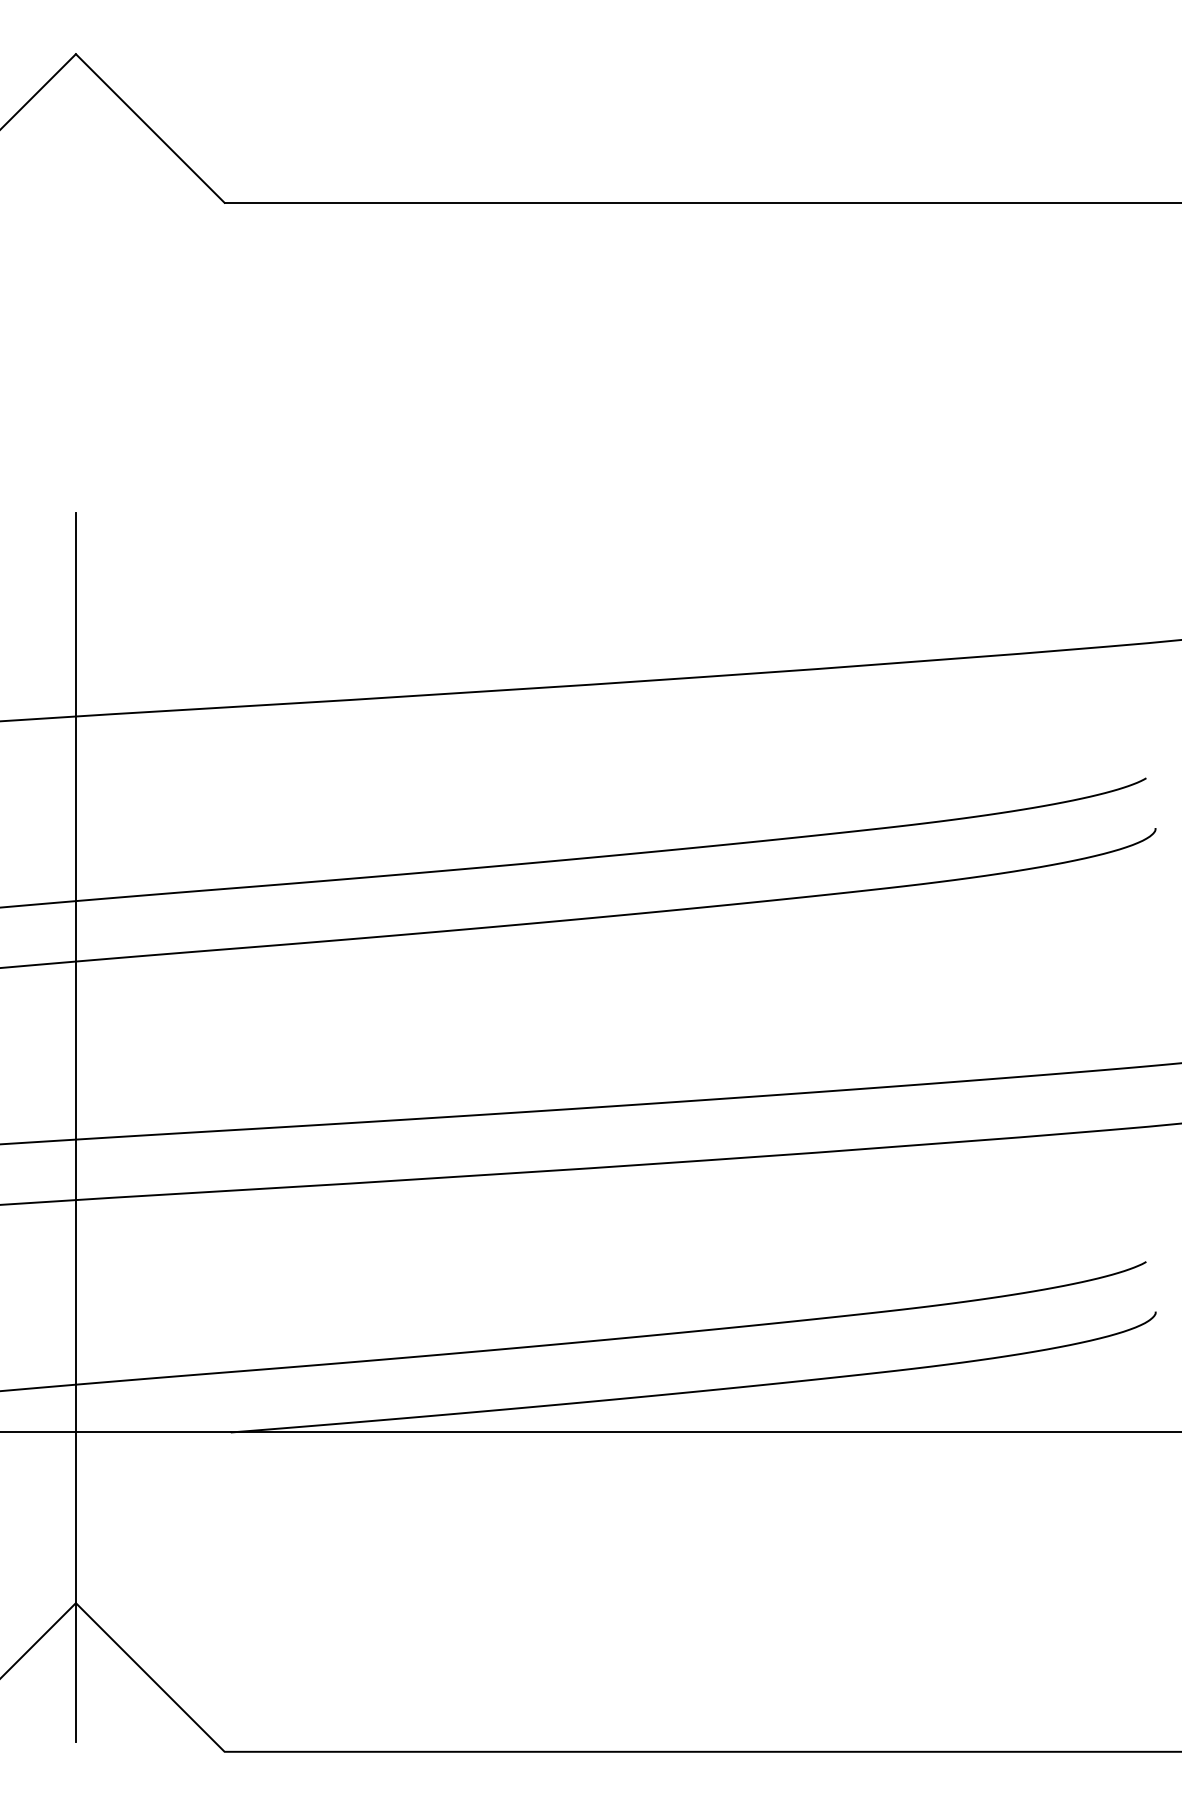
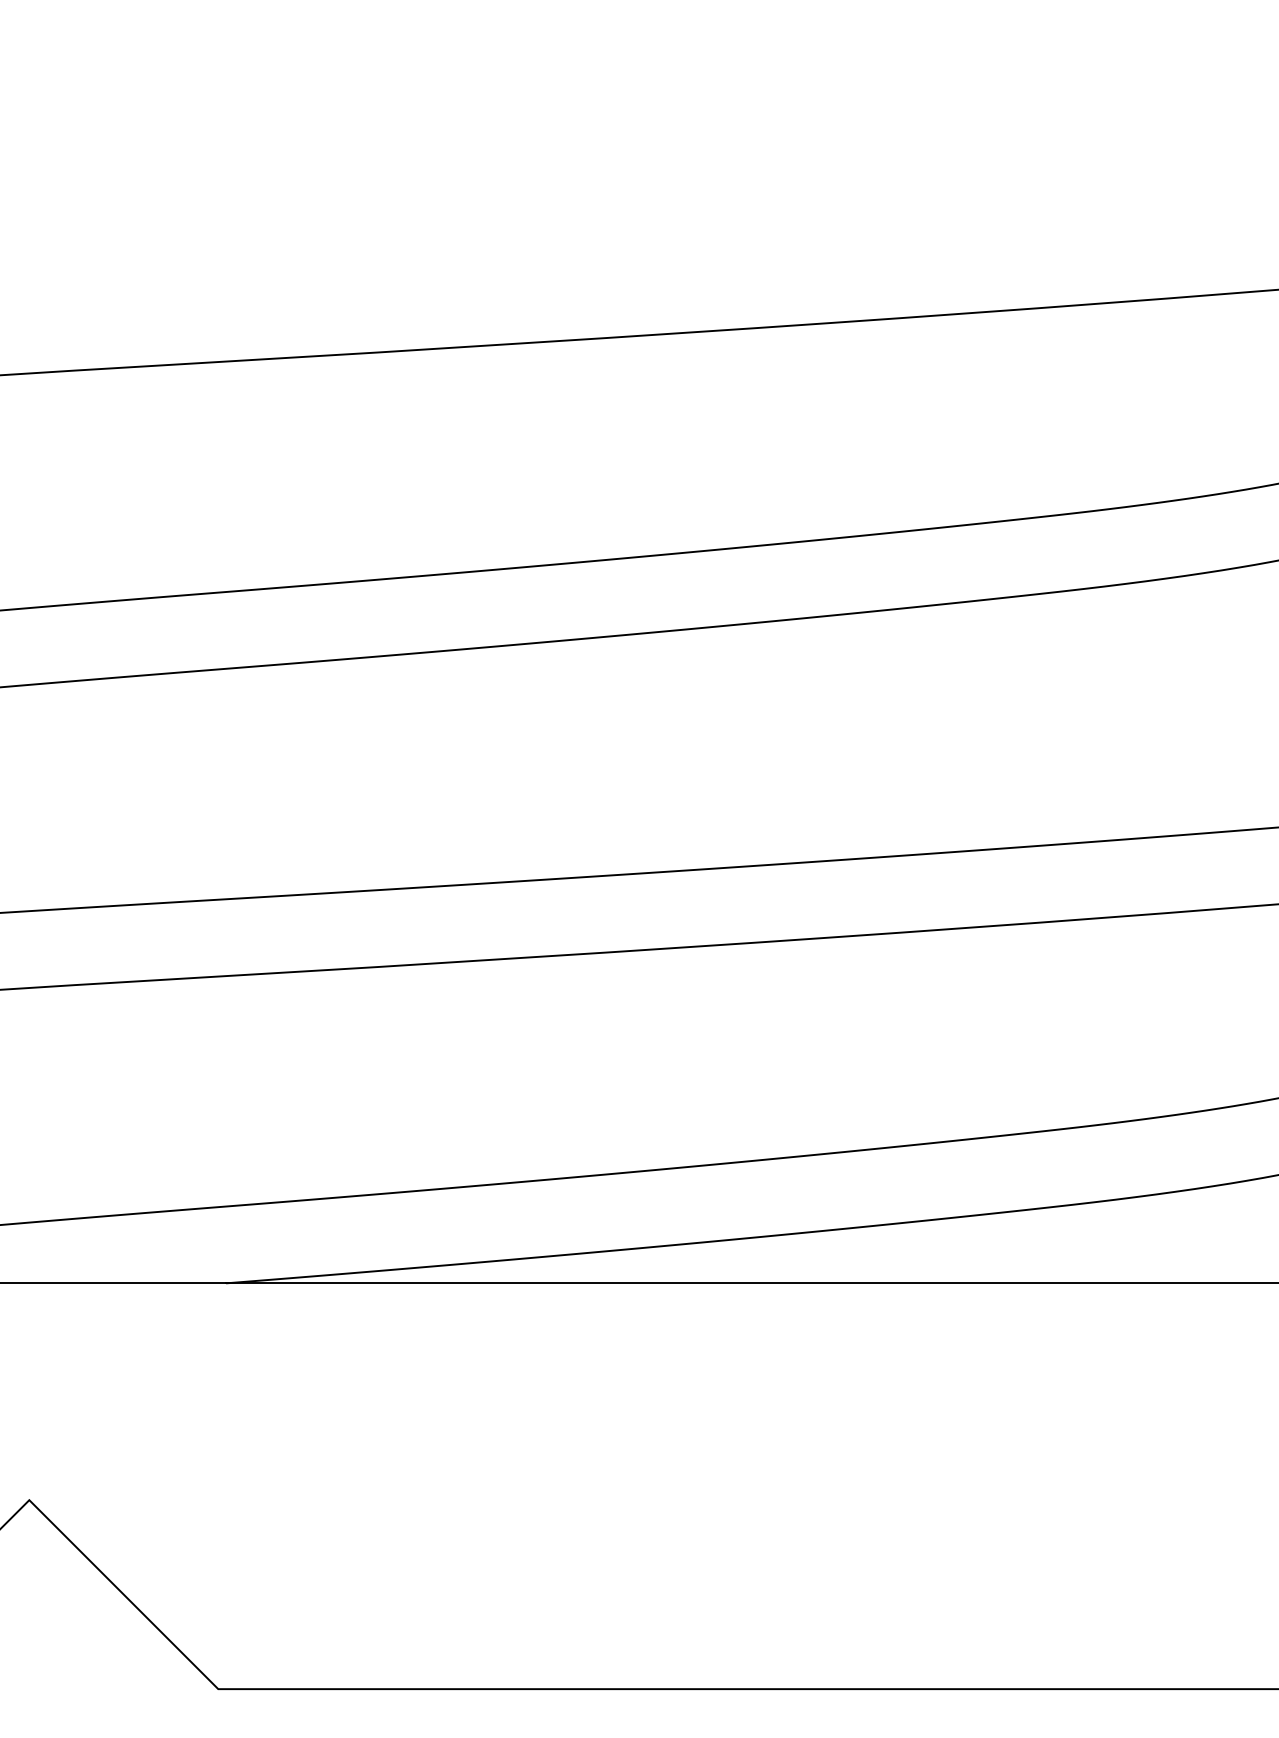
line: (75, 1127) -> (28, 895), removed

